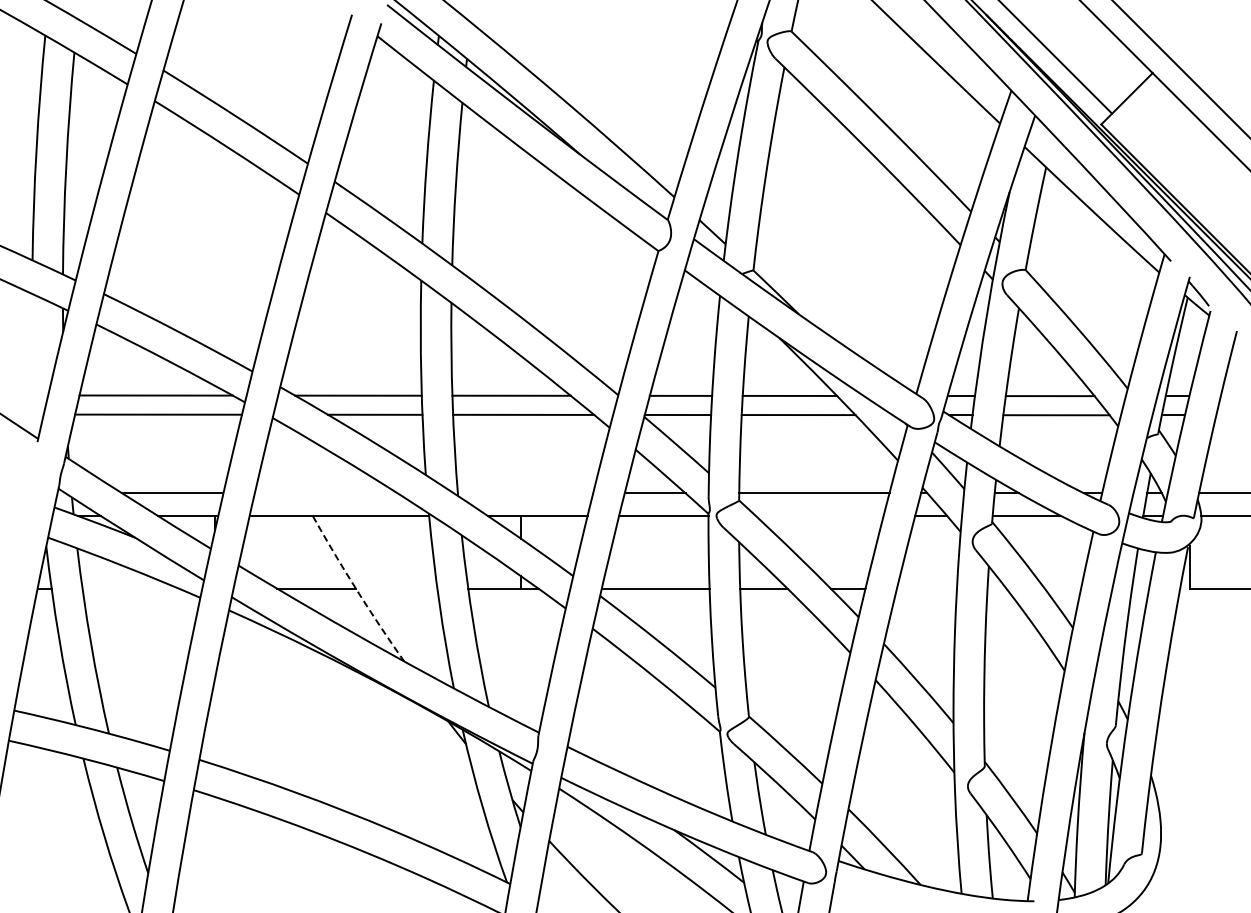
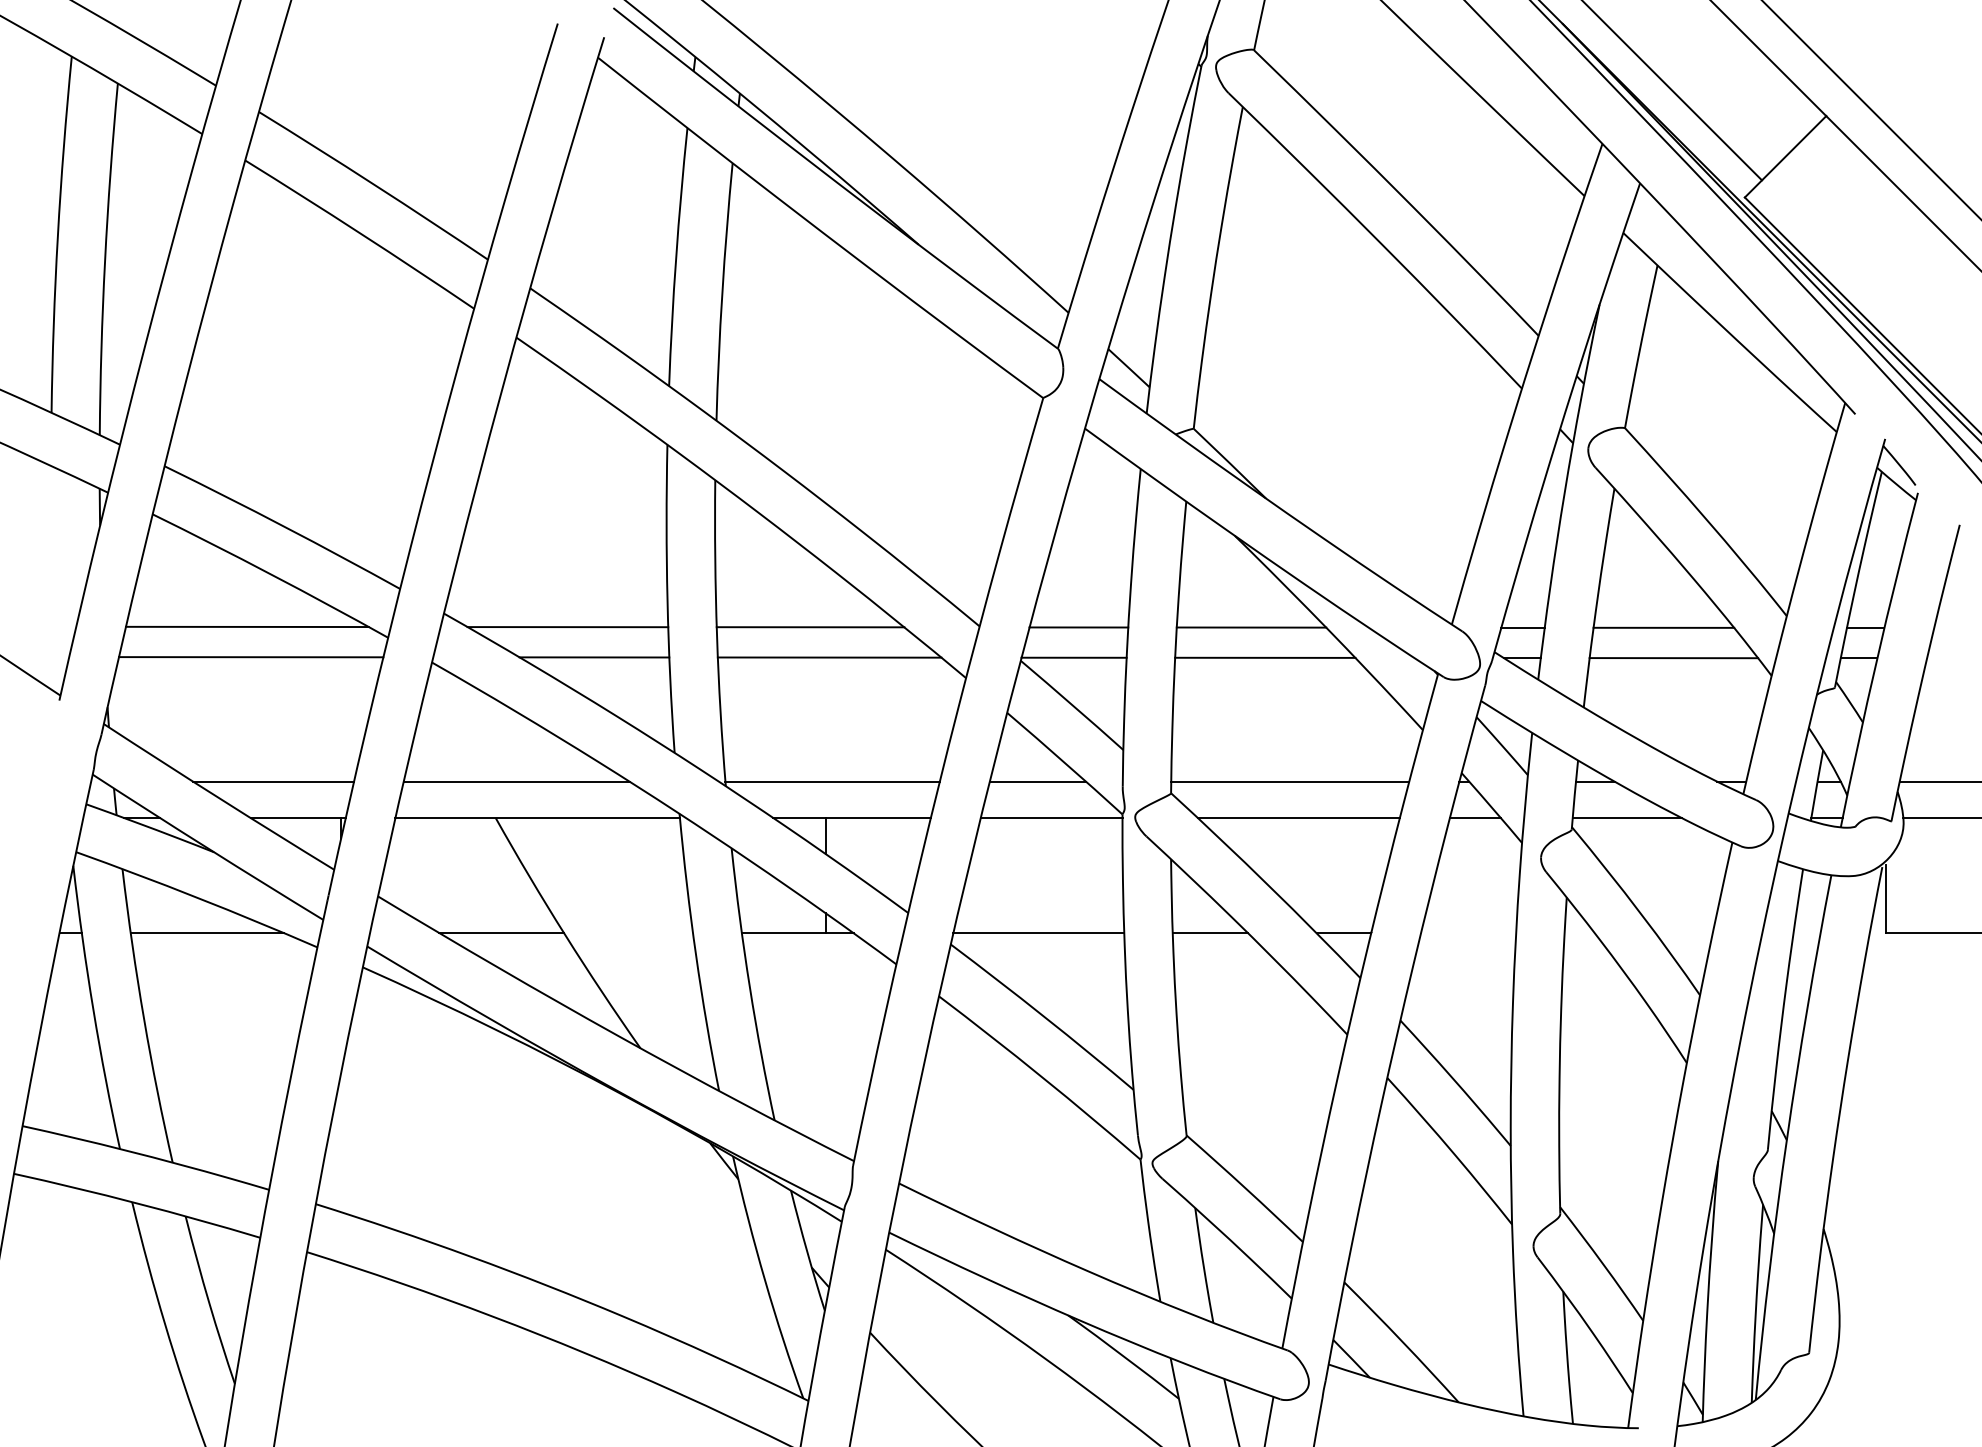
line: (325, 493) -> (515, 782), added
line: (525, 493) -> (832, 782), added
line: (819, 516) -> (1298, 818), added
line: (130, 588) -> (206, 932), added
arc: (356, 589) -> (564, 934), dashed -> solid

